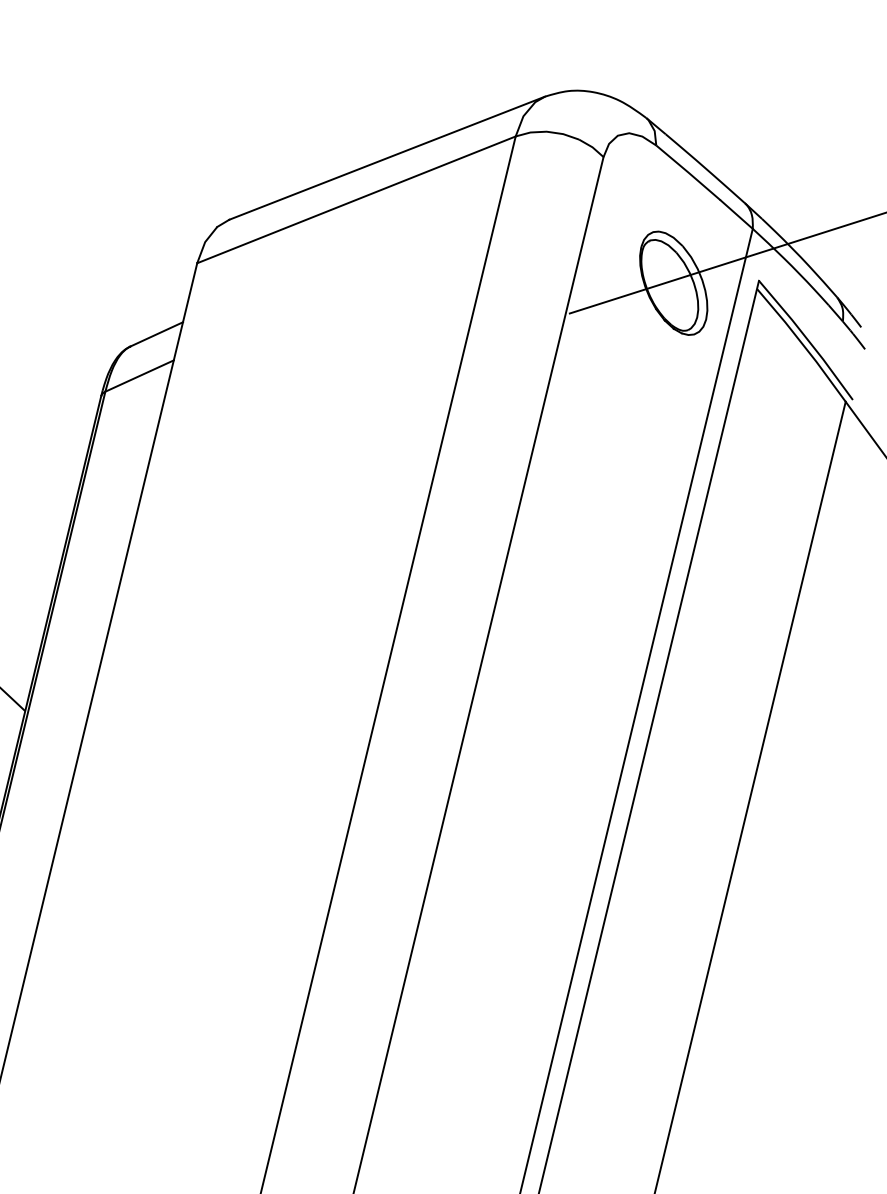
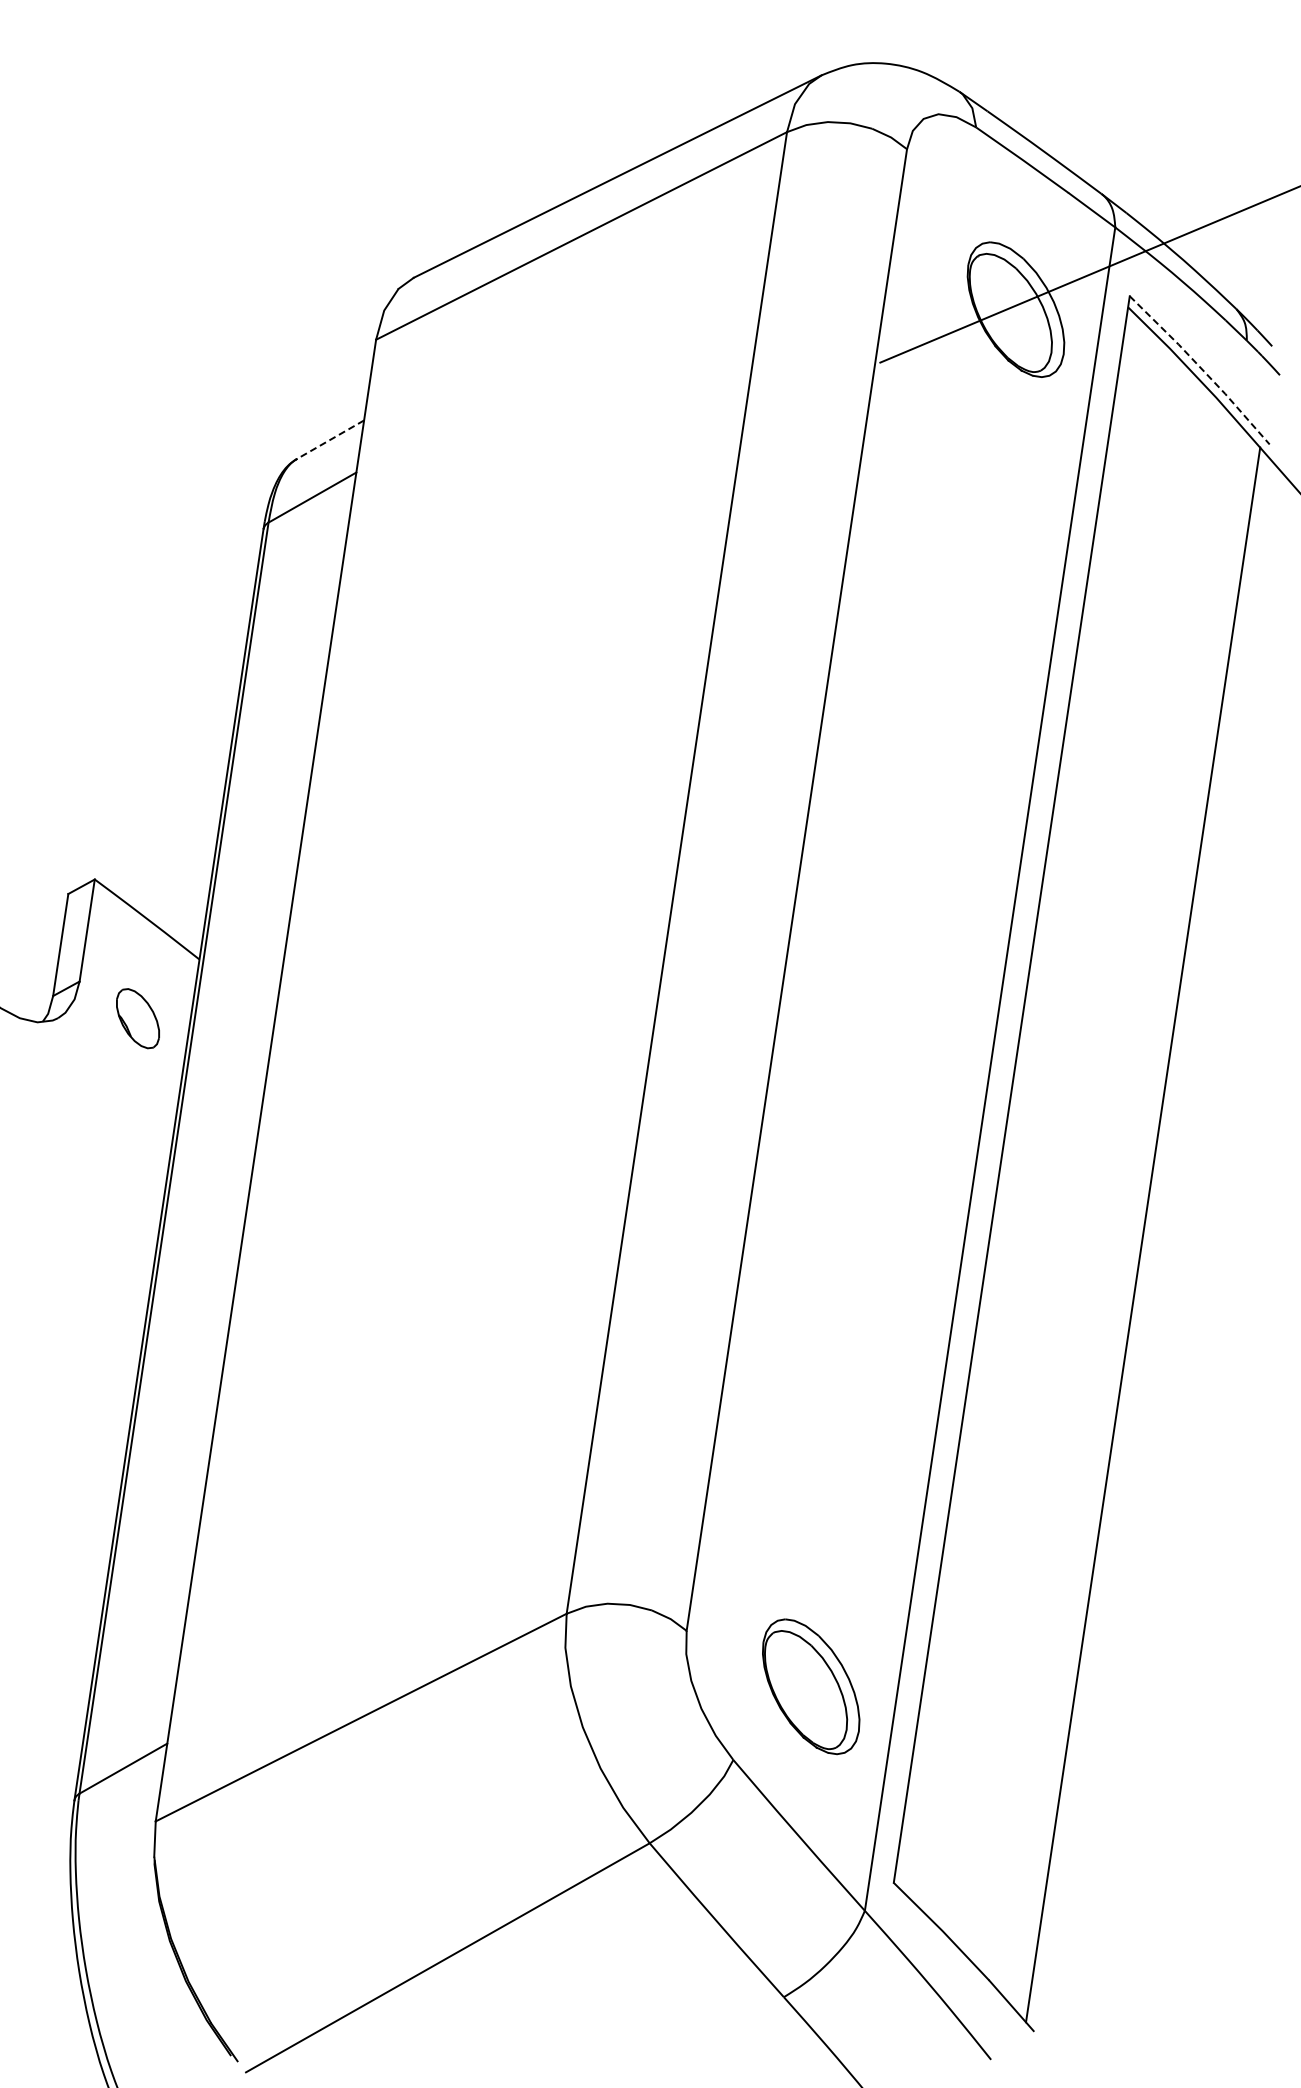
line: (156, 334) -> (329, 440), solid -> dashed
line: (808, 339) -> (1202, 369), solid -> dashed

